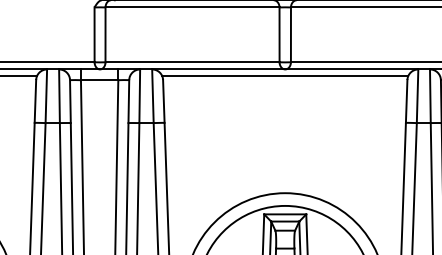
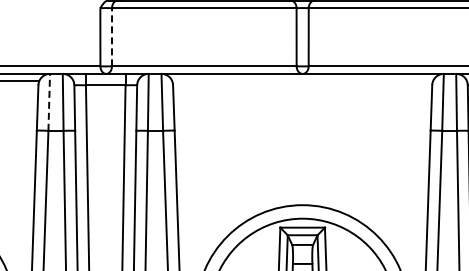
line: (105, 34) -> (112, 36), solid -> dashed
line: (285, 76) -> (302, 81), removed
line: (46, 95) -> (49, 101), solid -> dashed

